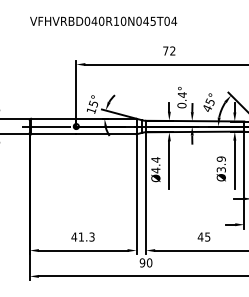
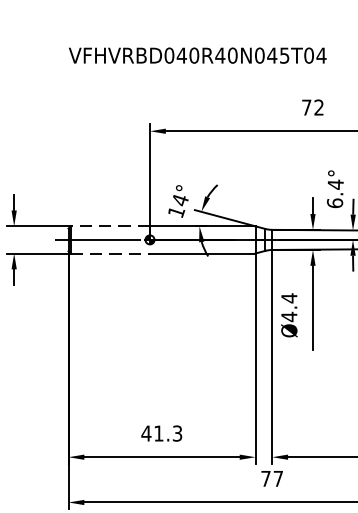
text: (116, 20) -> (220, 54), VFHVRBD040R10N045T04 -> VFHVRBD040R40N045T04
text: (93, 103) -> (180, 199), 15° -> 14°
text: (181, 104) -> (334, 201), 0.4° -> 6.4°
line: (53, 118) -> (109, 225), solid -> dashed
line: (53, 134) -> (109, 253), solid -> dashed
text: (145, 262) -> (271, 478), 90 -> 77

